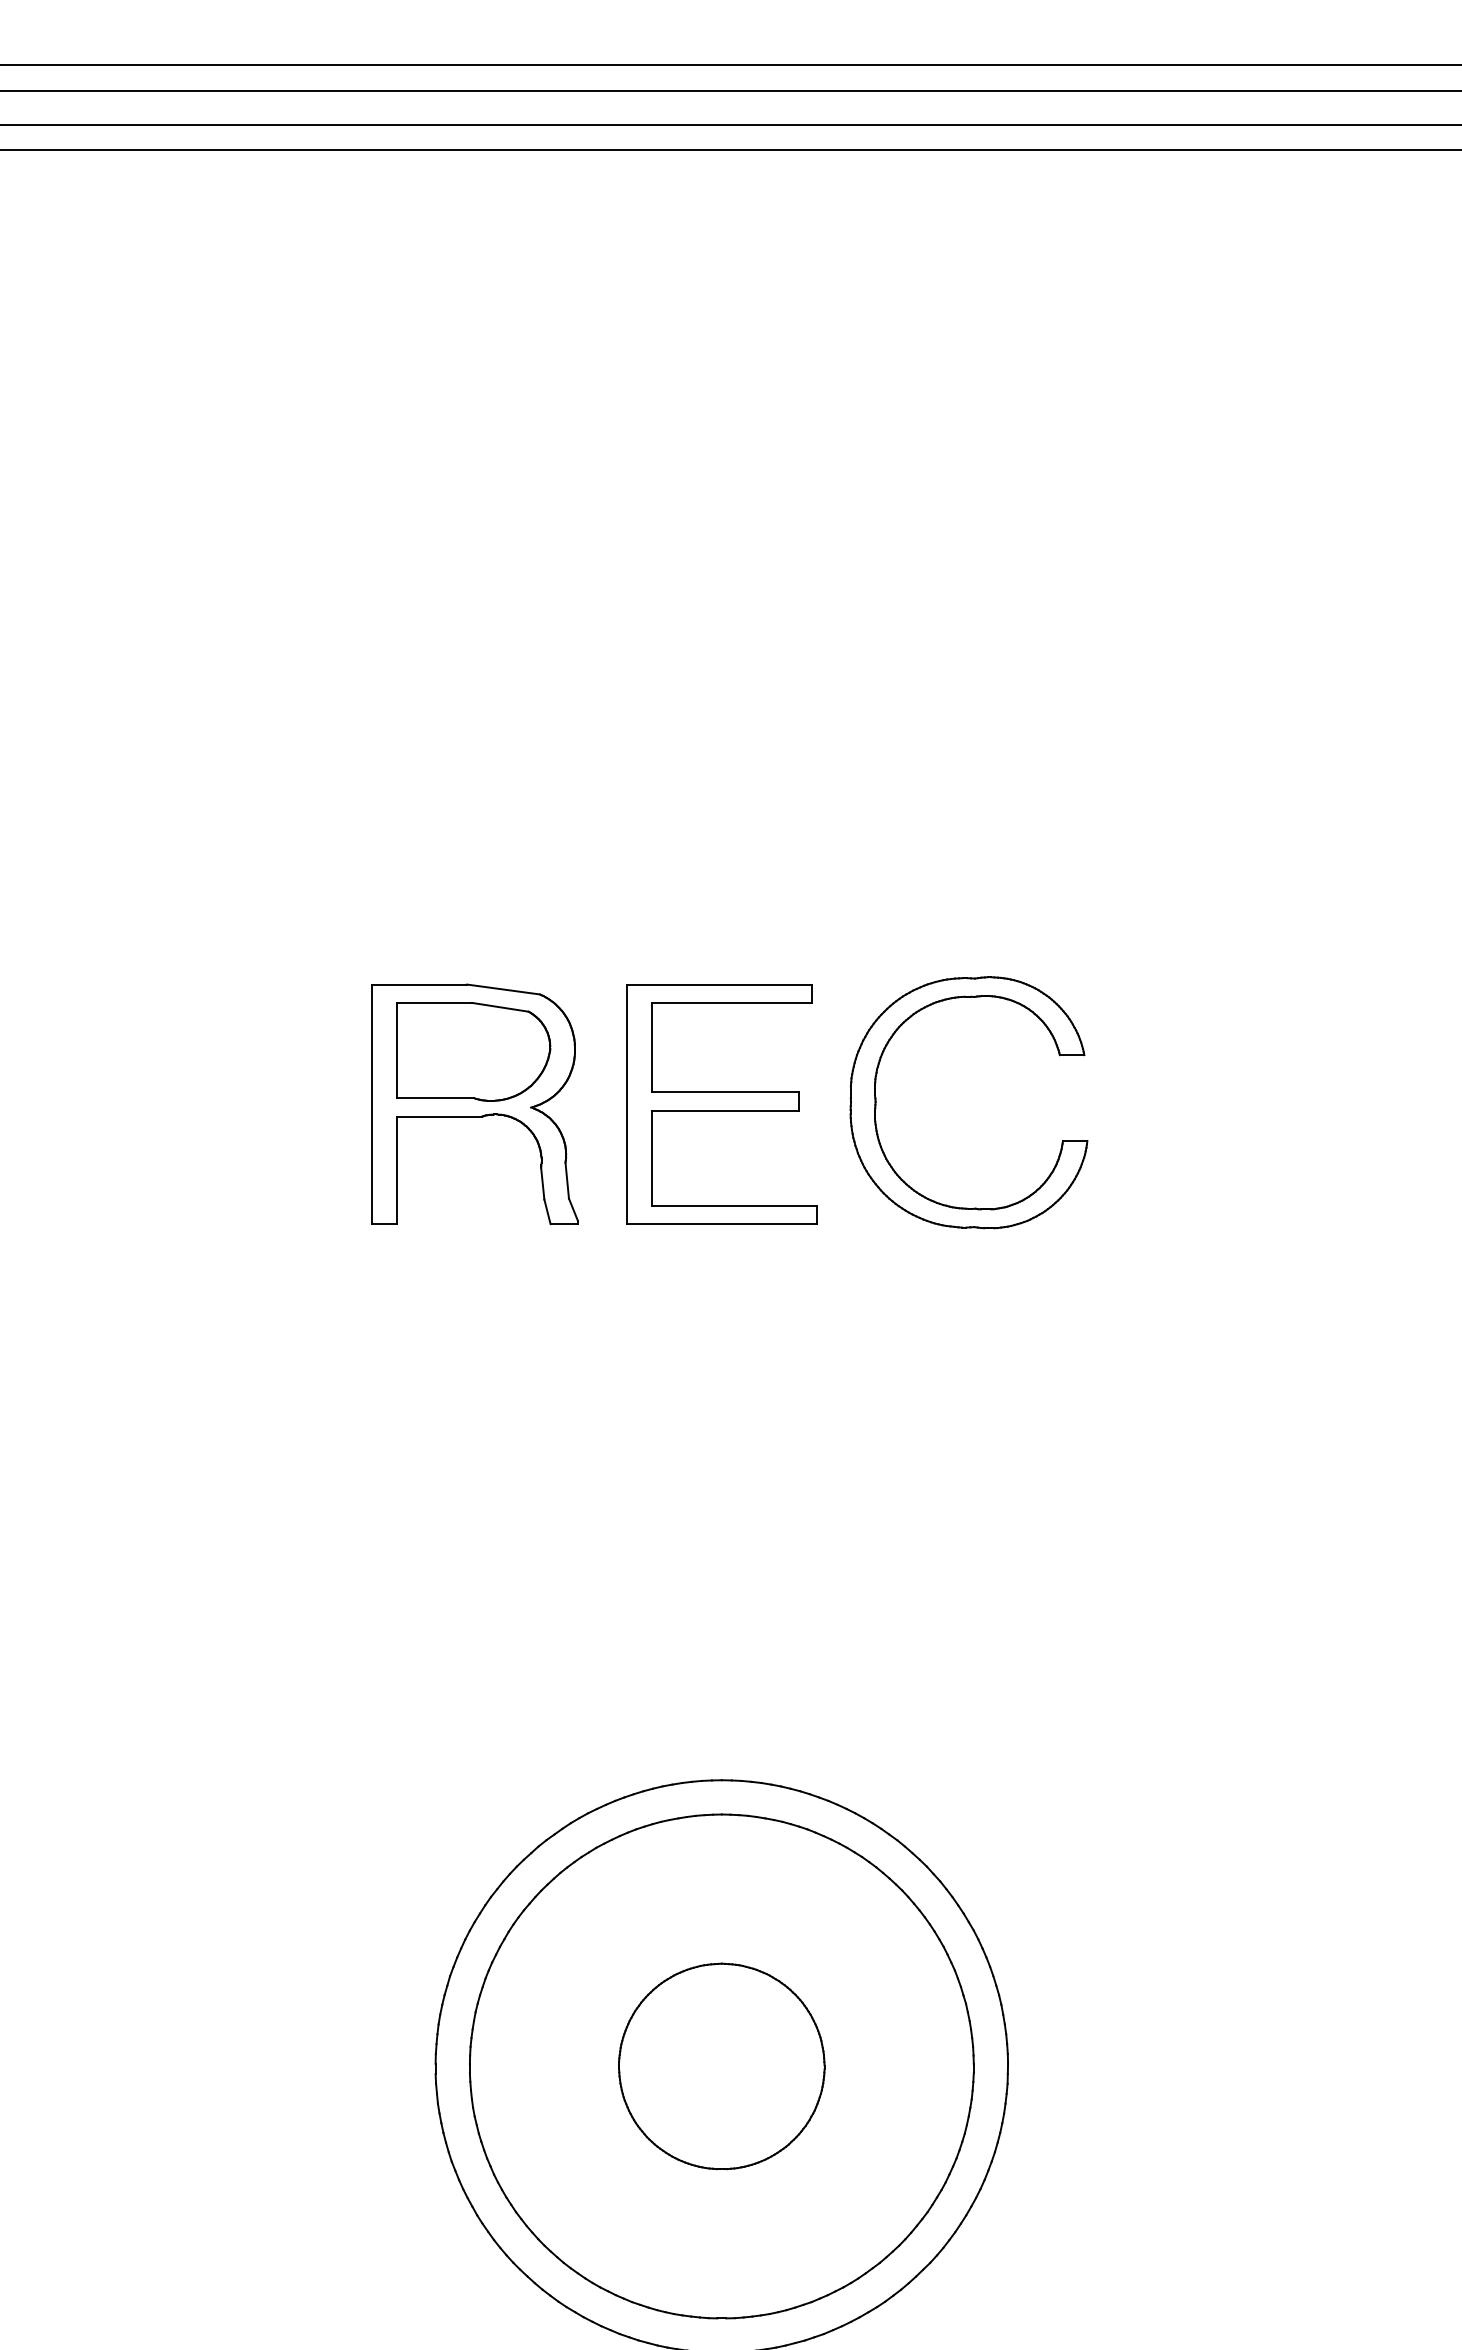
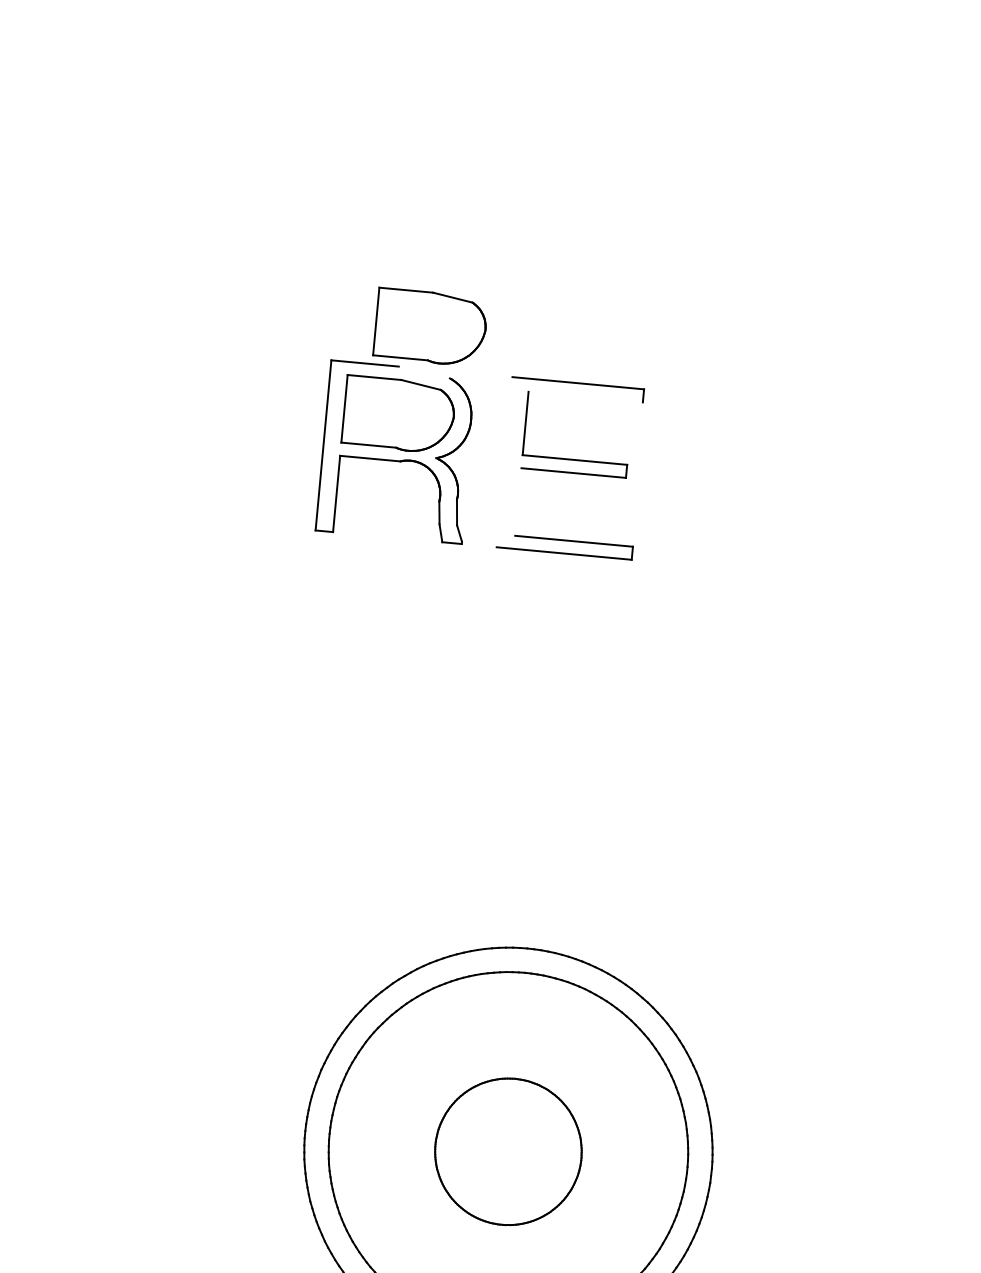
part: (506, 925) -> (430, 327), added
line: (503, 989) -> (424, 372), removed
line: (731, 1002) -> (585, 396), removed
part: (876, 1102) -> (681, 477), removed
line: (627, 1104) -> (504, 462), removed
line: (651, 1157) -> (518, 501), removed

